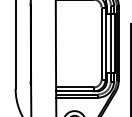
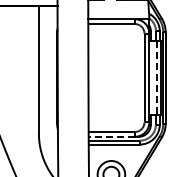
line: (111, 43) -> (156, 78), solid -> dashed
line: (74, 91) -> (111, 136), solid -> dashed

